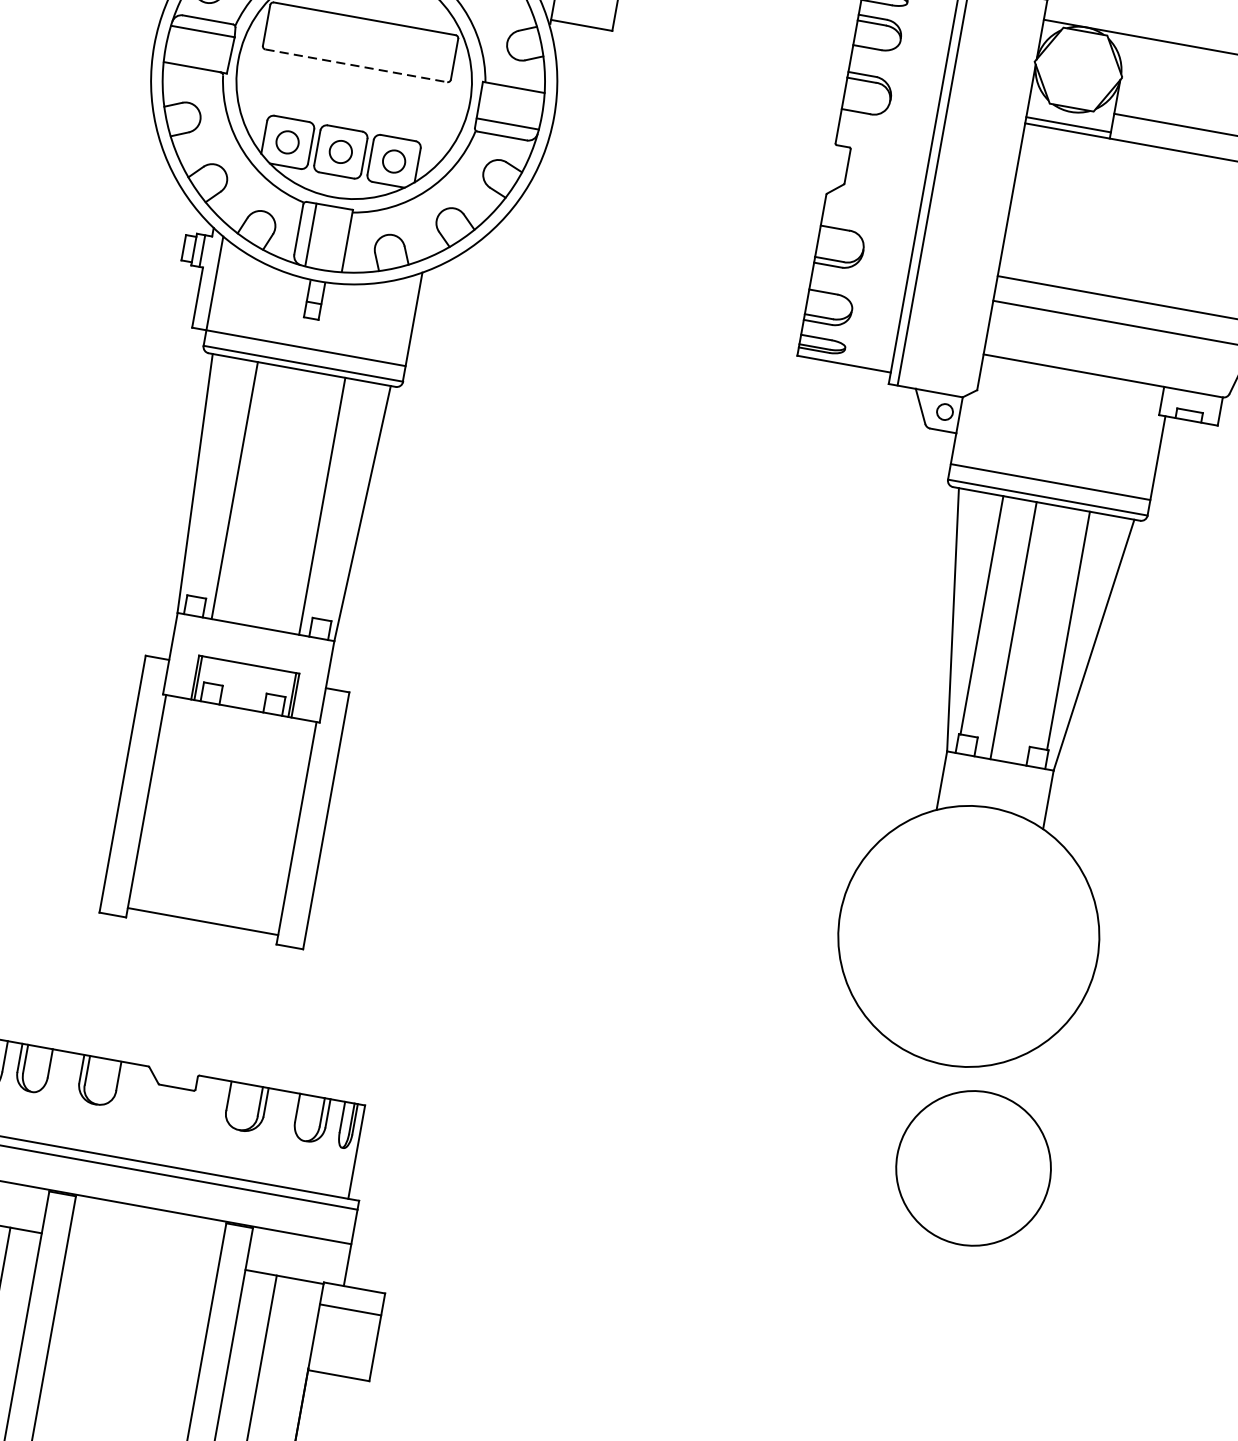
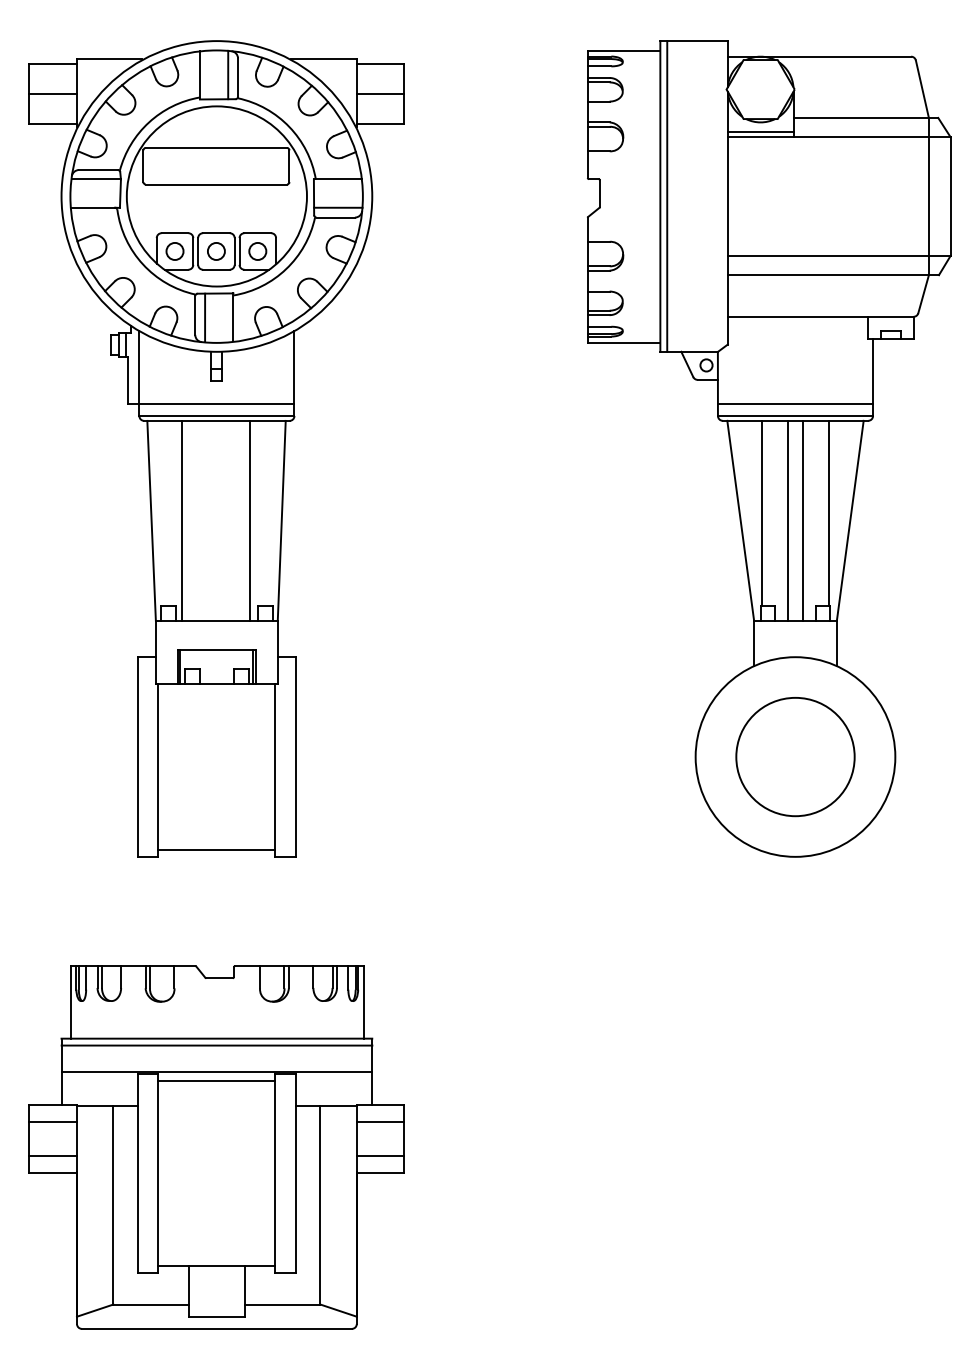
line: (356, 65) -> (216, 184), dashed -> solid
line: (1033, 634) -> (803, 520), added
circle: (973, 1169) -> (795, 757), moved
line: (149, 1218) -> (216, 1080), added
line: (342, 1354) -> (380, 1156), added

